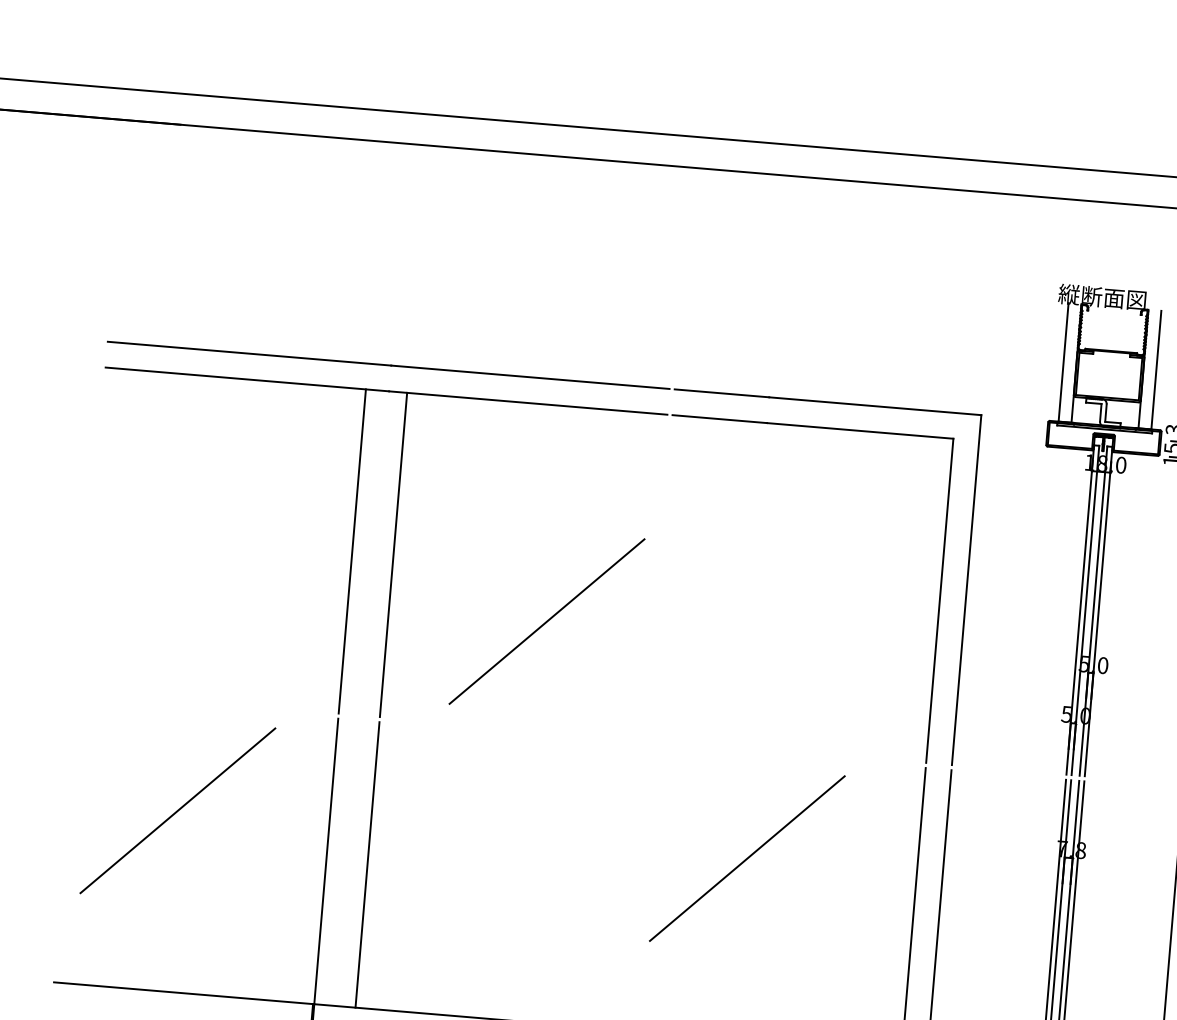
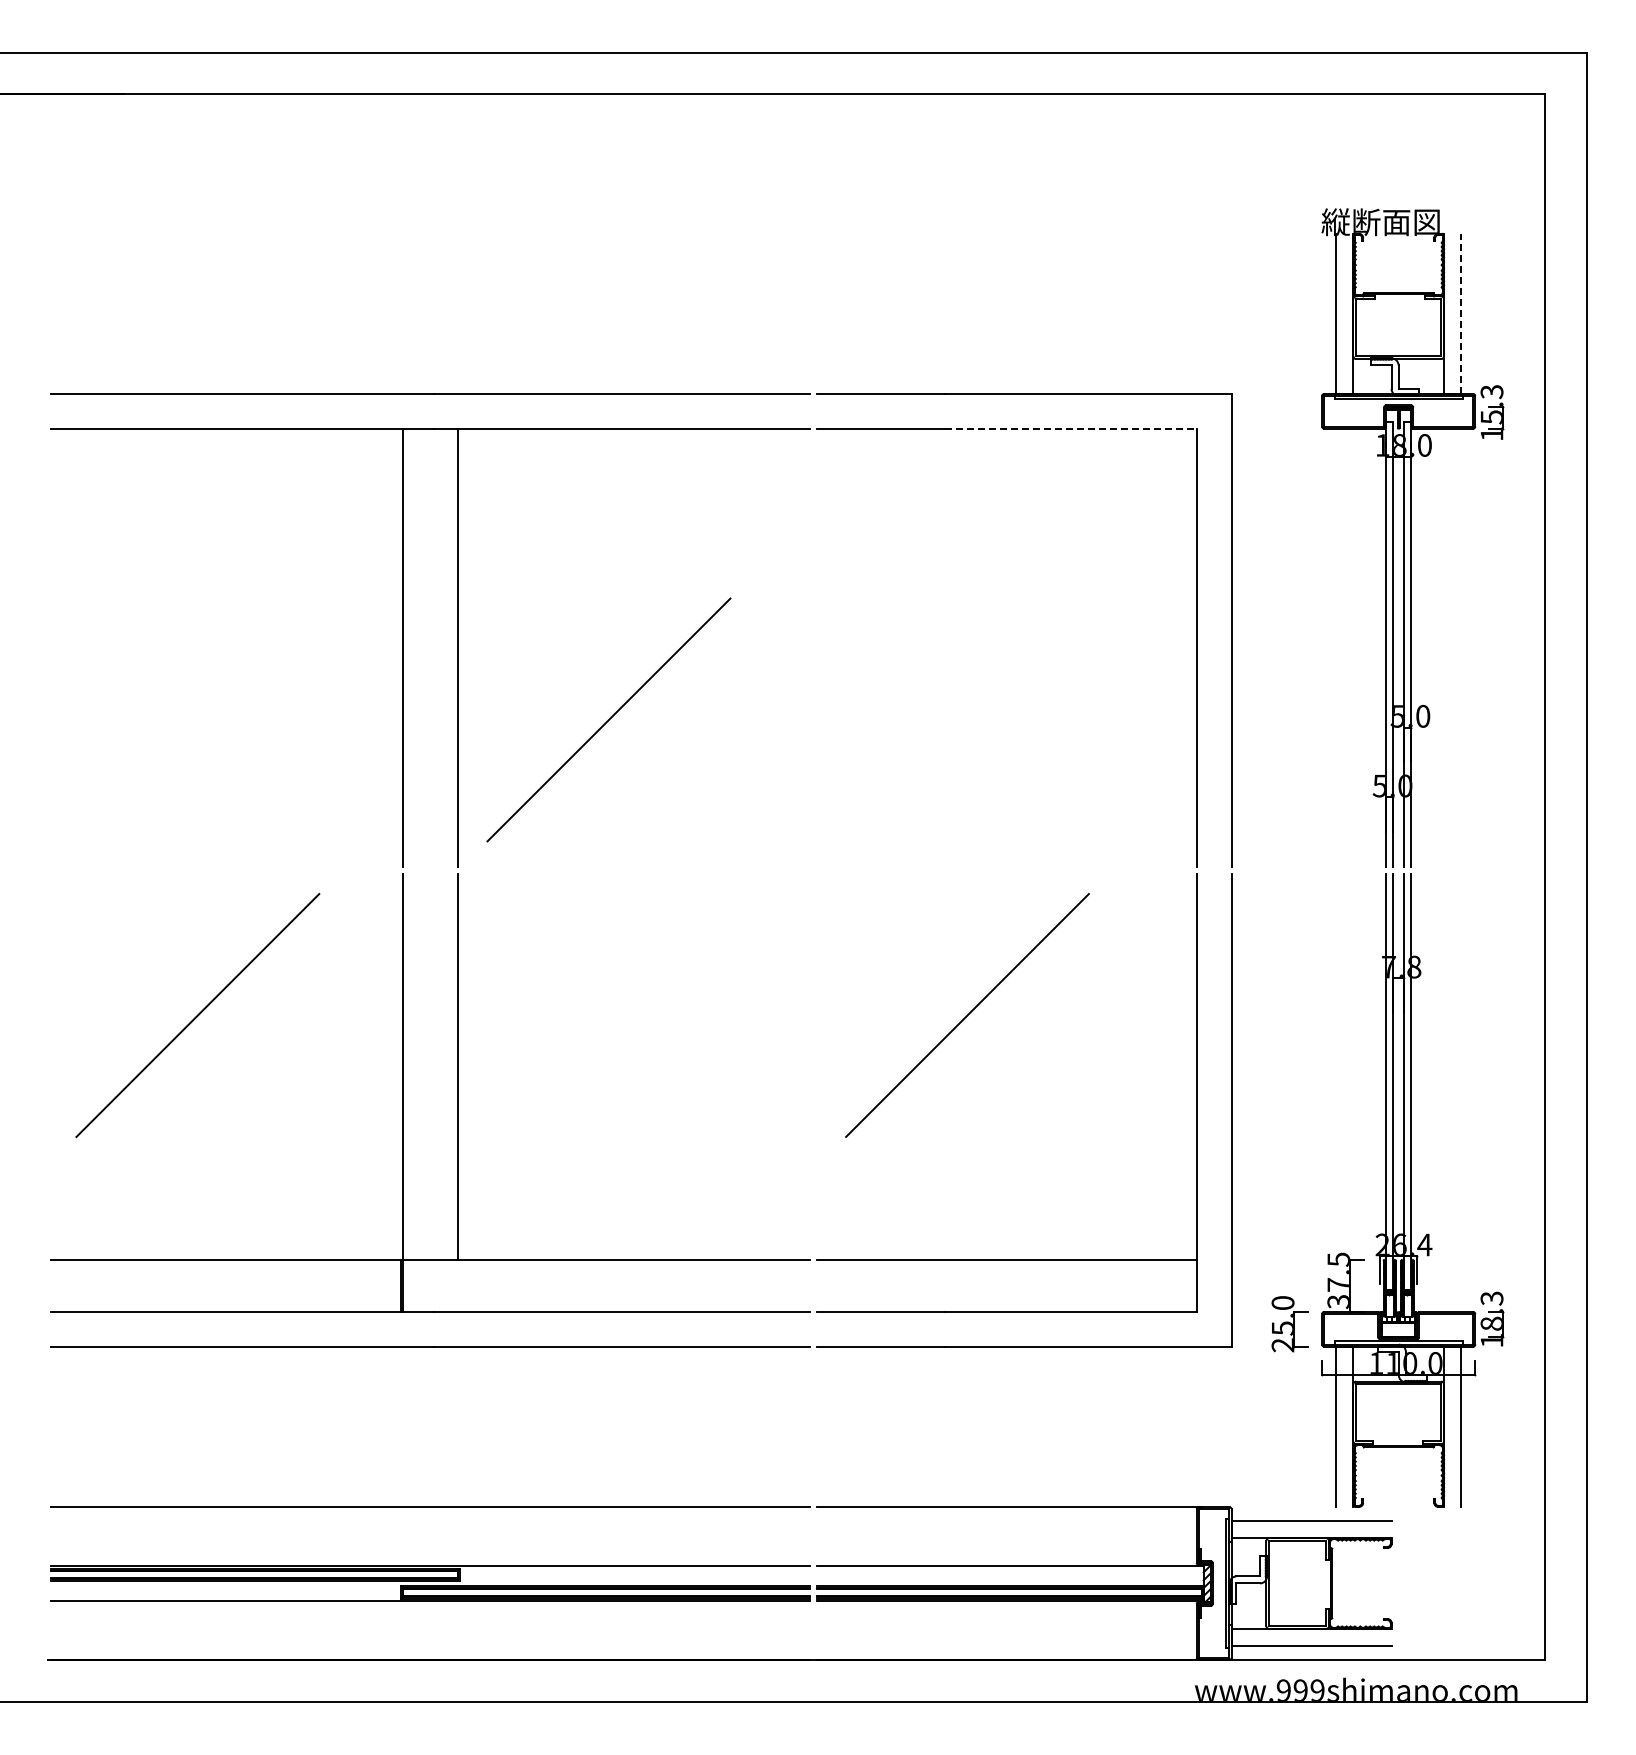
line: (1156, 369) -> (1461, 313), solid -> dashed
line: (860, 430) -> (1070, 428), solid -> dashed
line: (546, 621) -> (608, 719), moved

